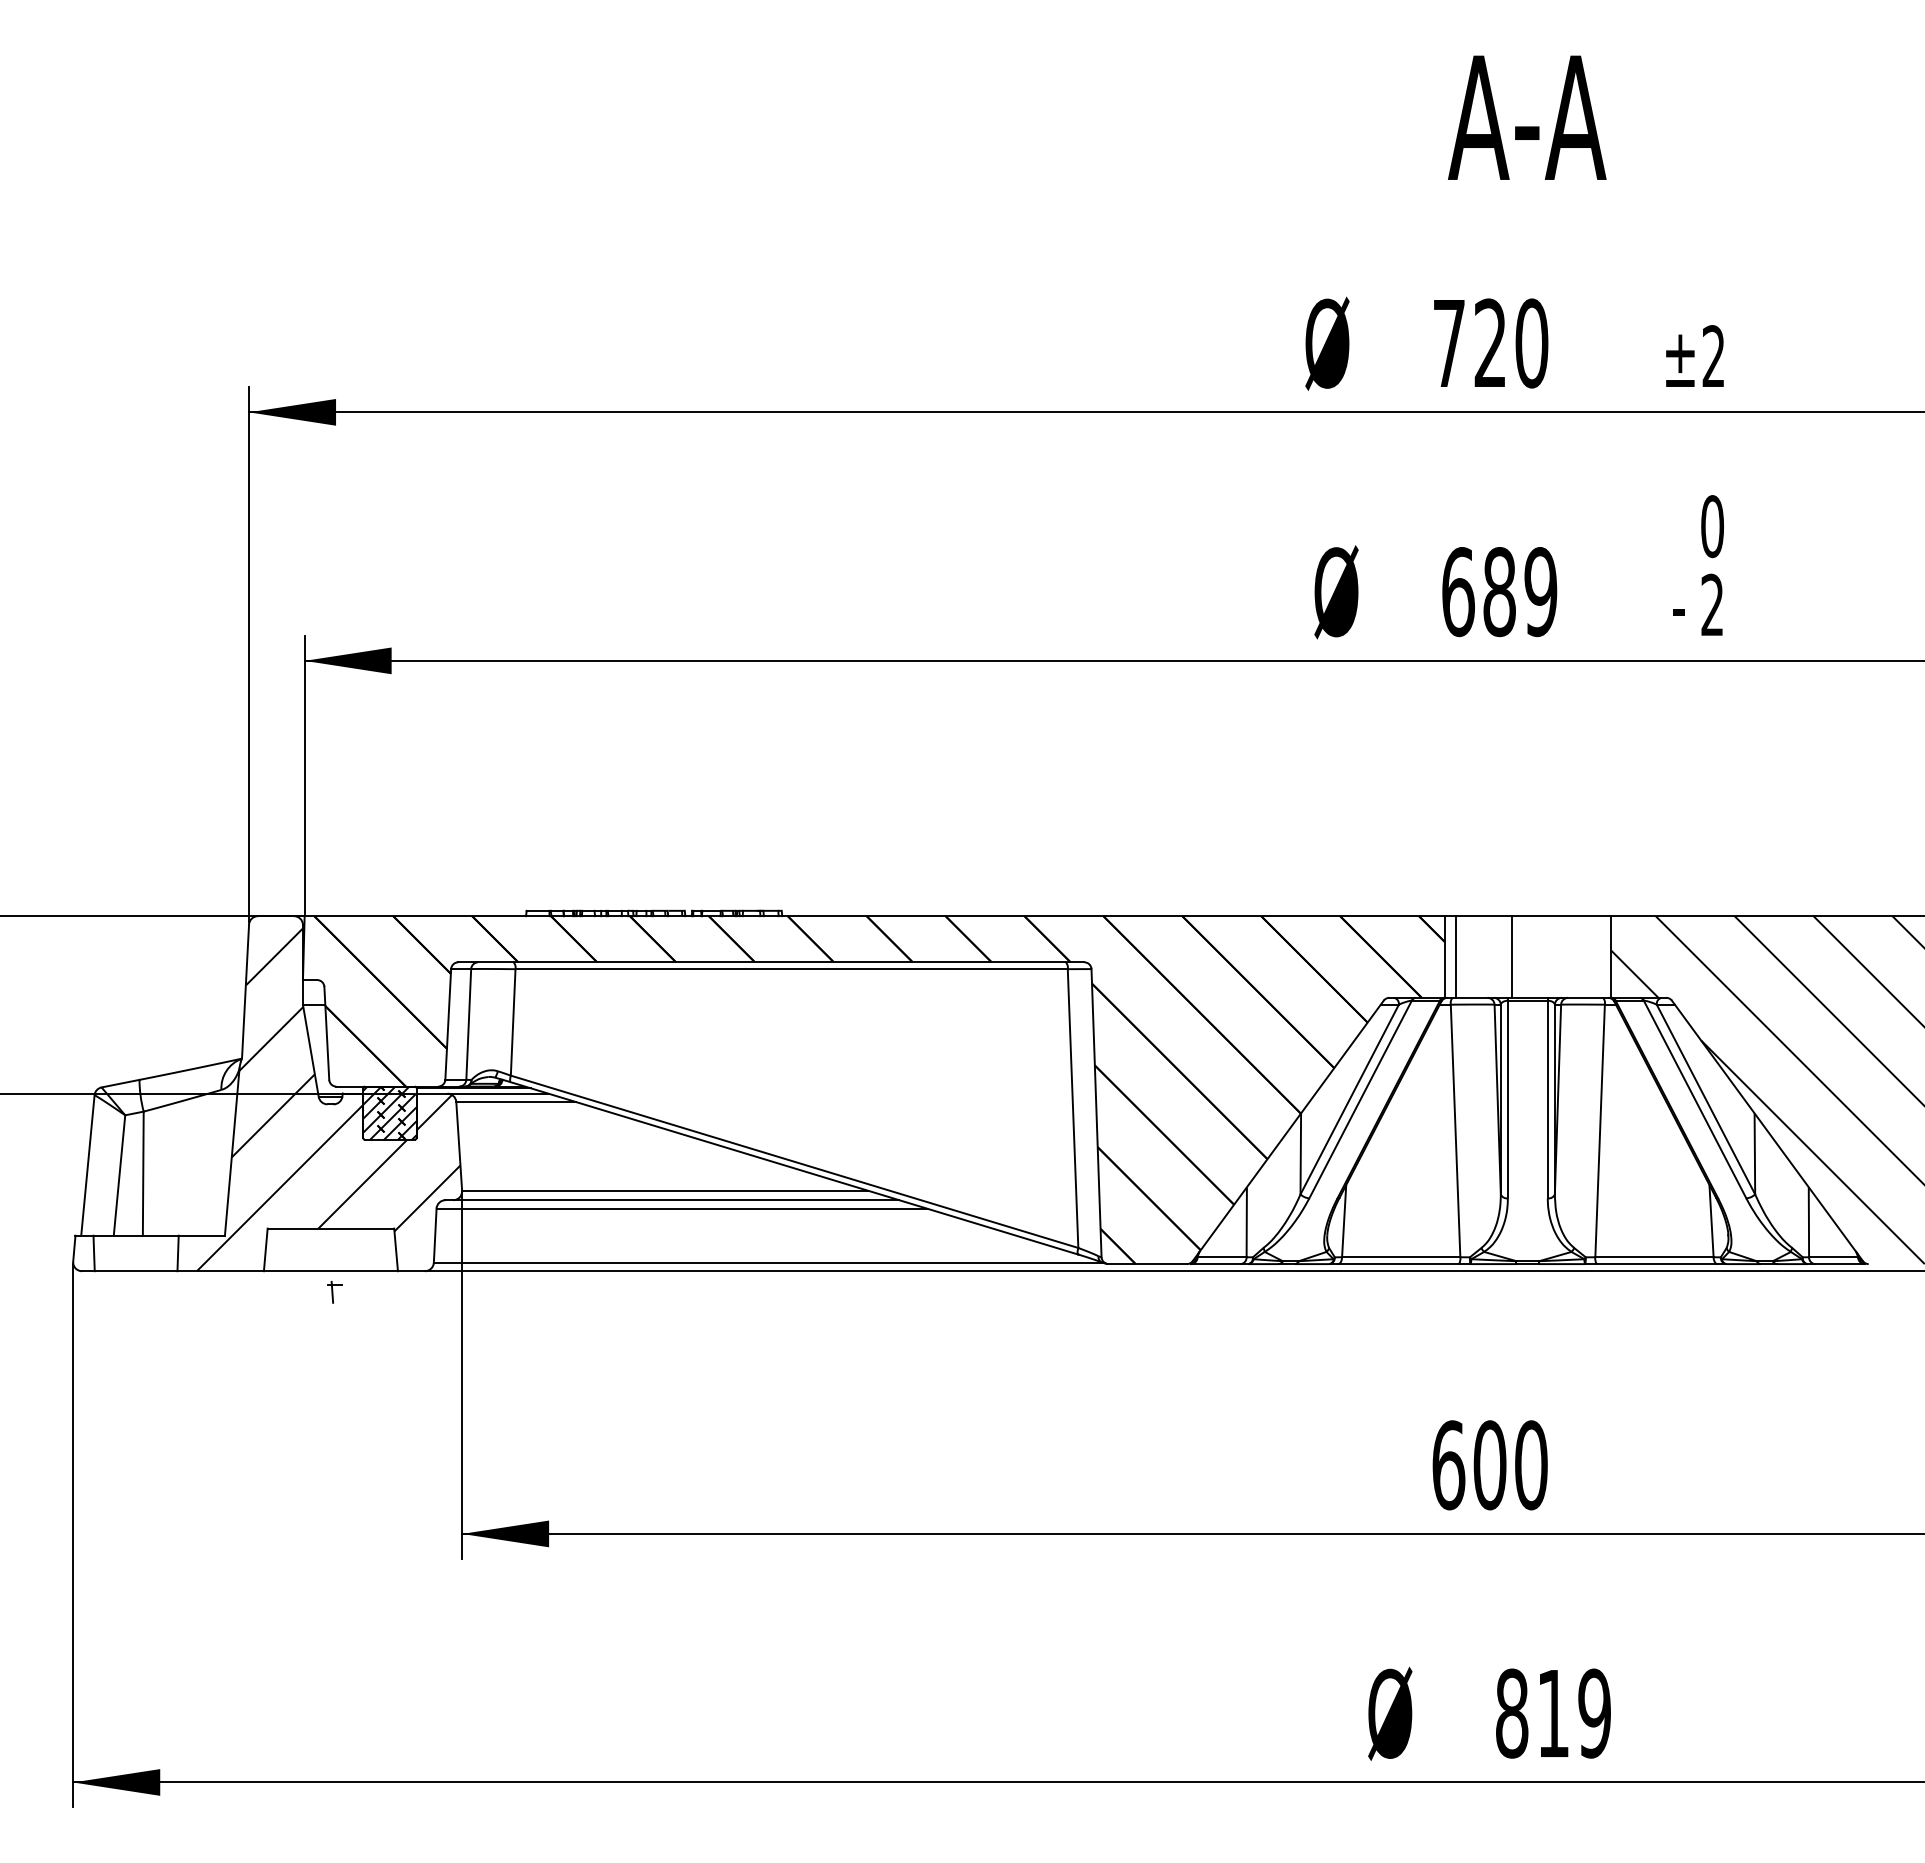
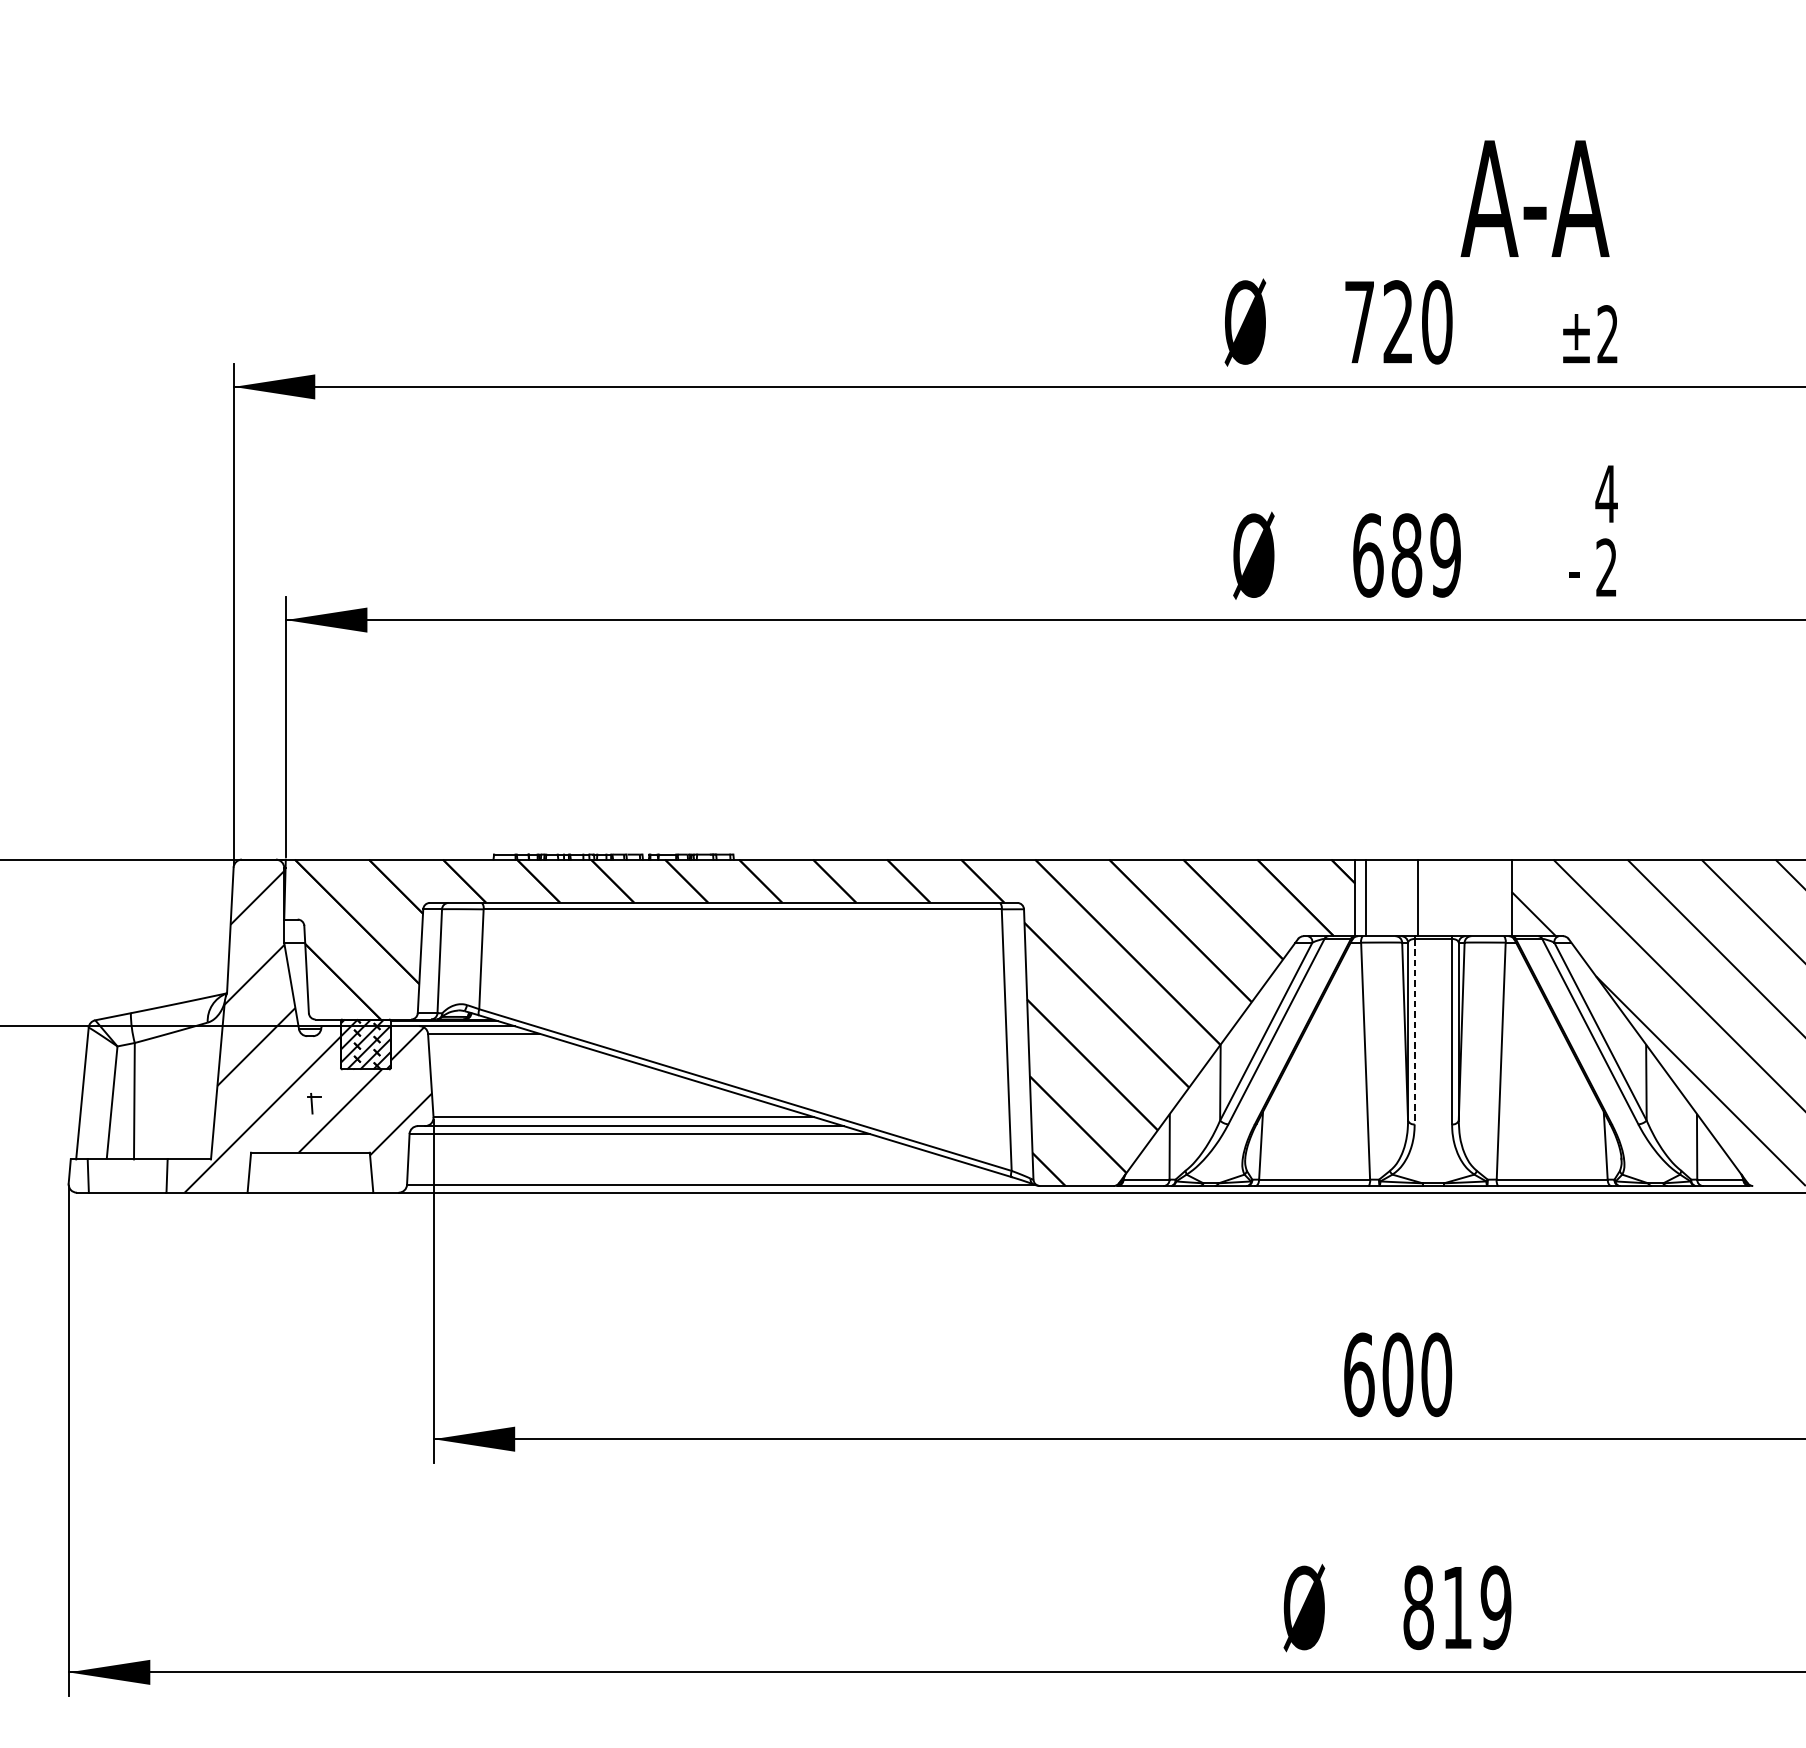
text: (1527, 117) -> (1535, 198), moved
text: (1712, 526) -> (1606, 494), 0 -> 4
line: (1507, 1099) -> (1414, 1031), solid -> dashed
part: (334, 1292) -> (313, 1103), moved

